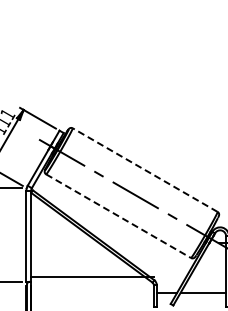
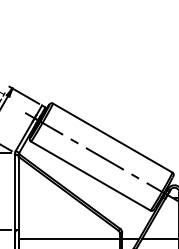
line: (145, 170) -> (112, 138), dashed -> solid
line: (118, 216) -> (90, 176), dashed -> solid
line: (92, 276) -> (69, 239), moved

